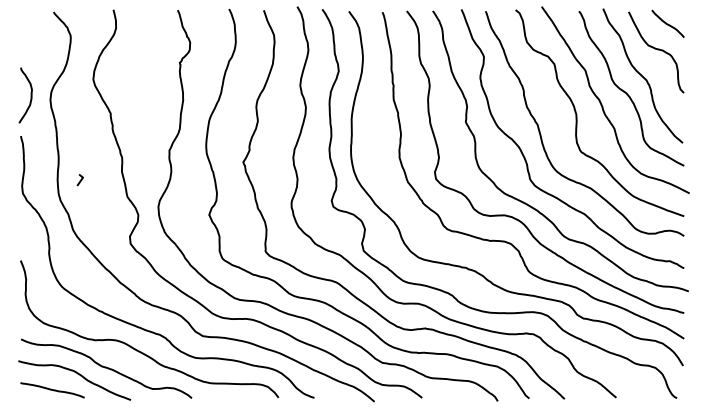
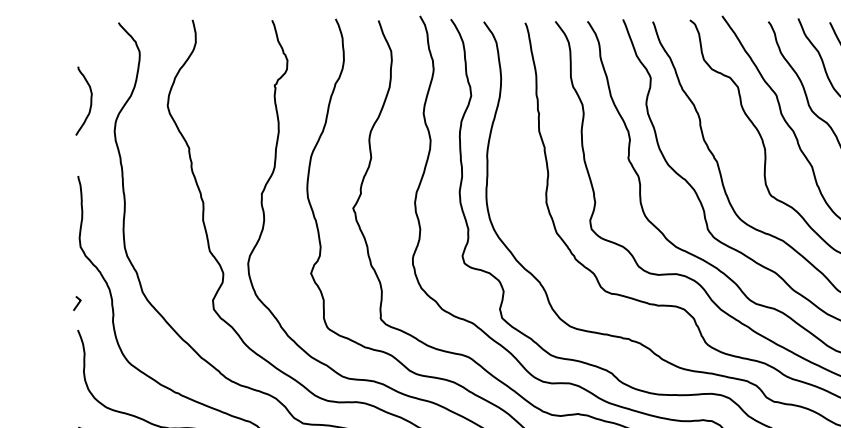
curve: (30, 95) -> (89, 101), moved
line: (79, 180) -> (76, 303), moved

